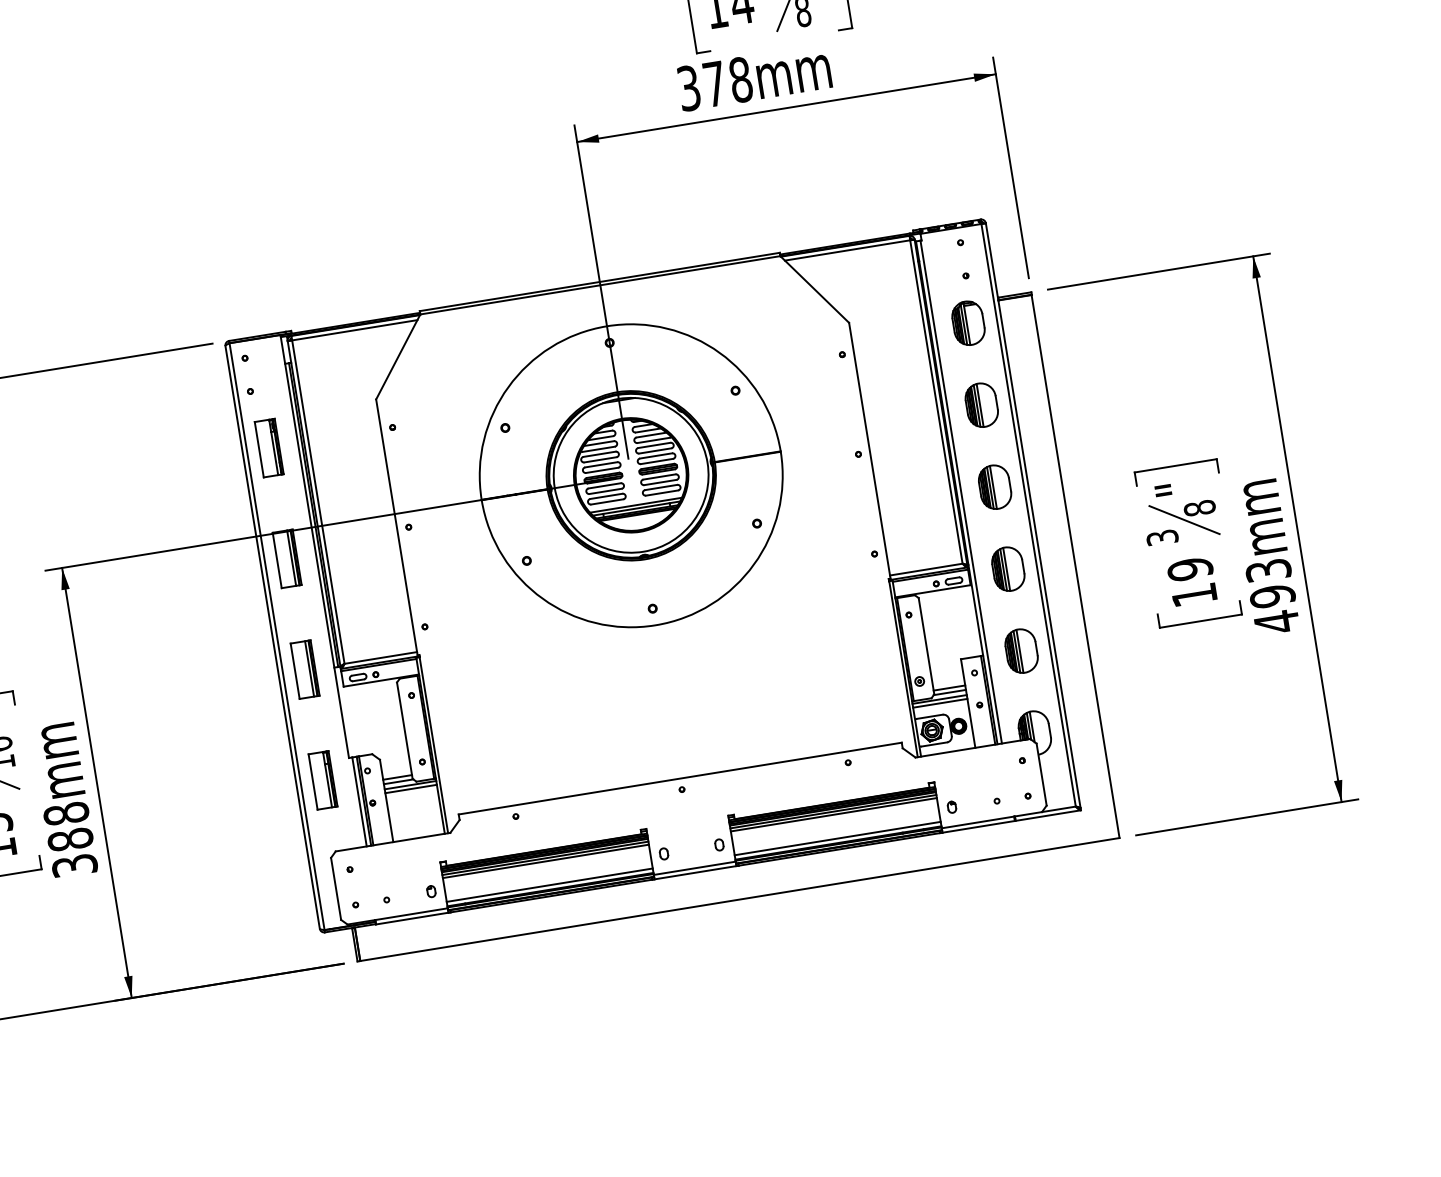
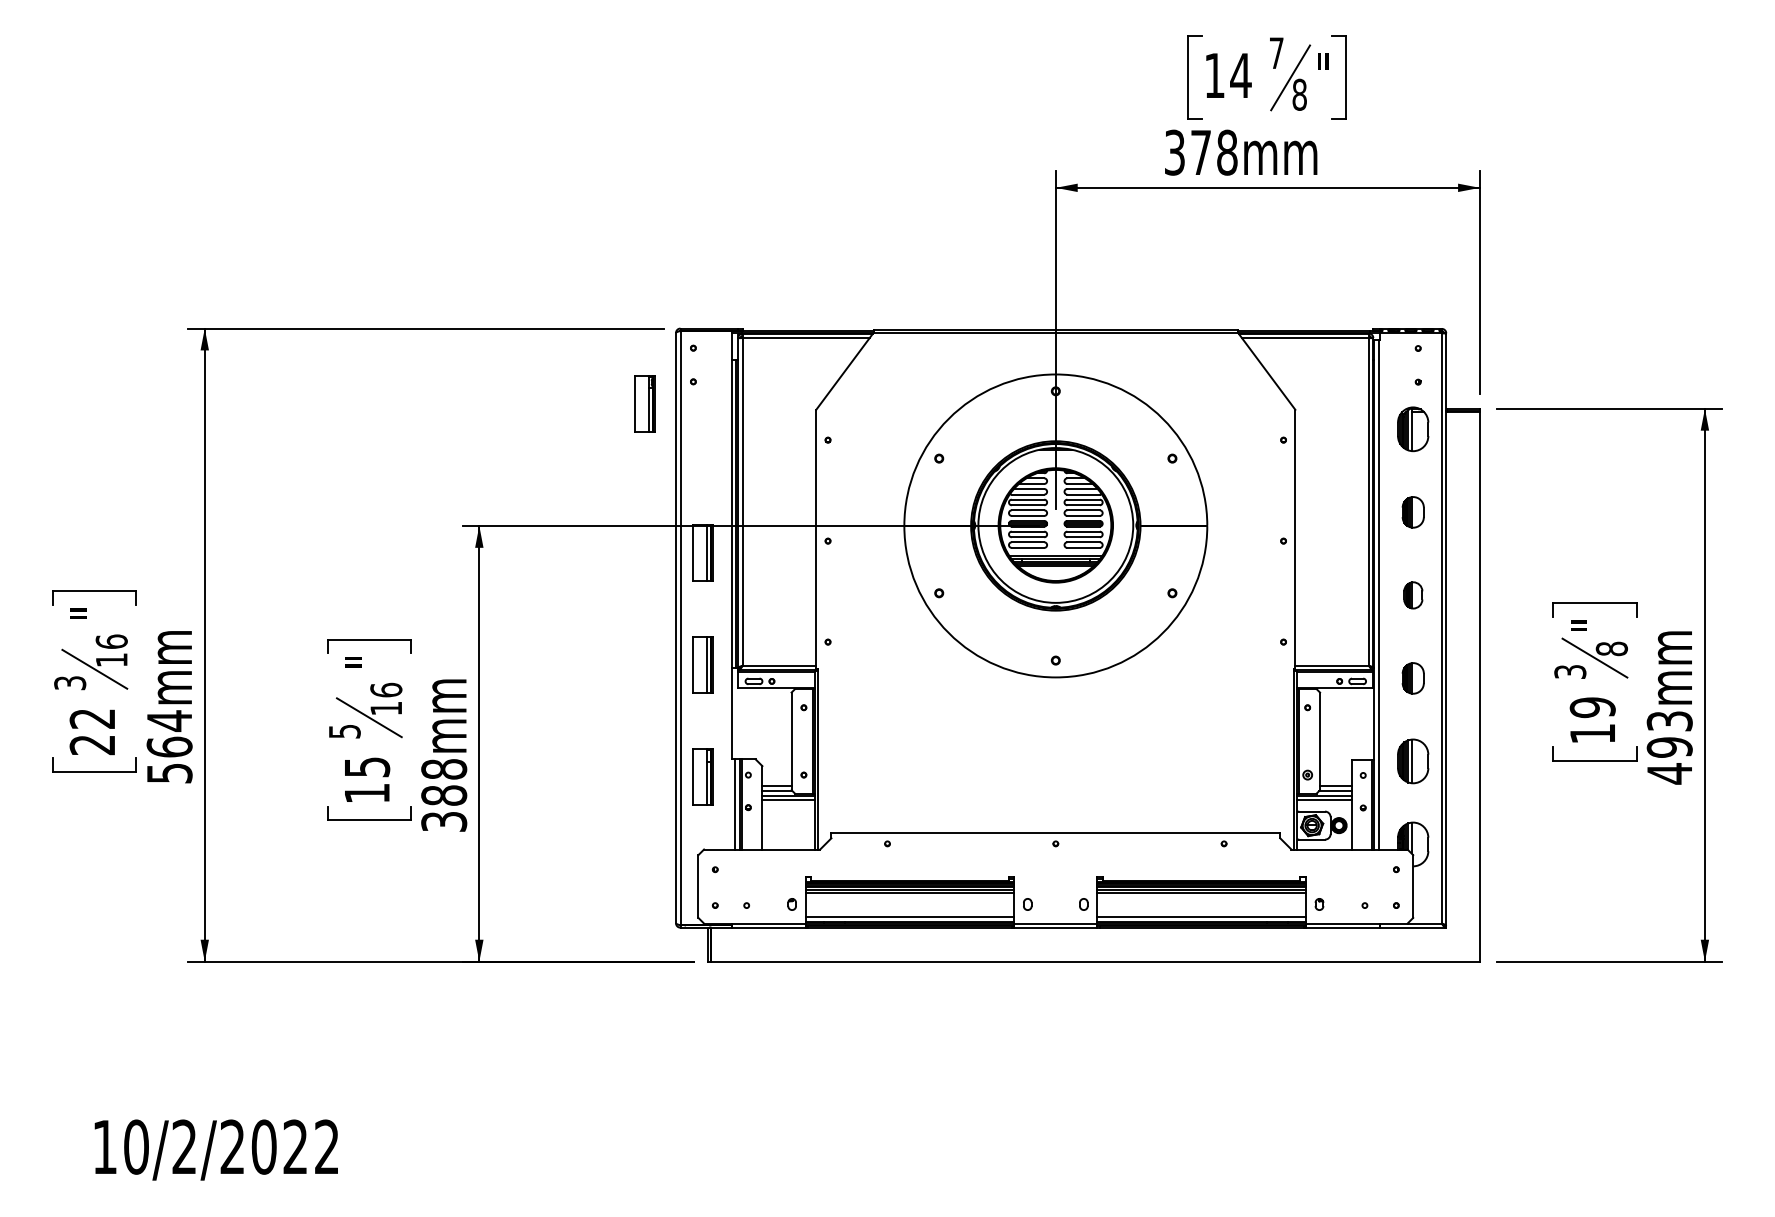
part: (982, 405) -> (1413, 512), size x0.7
part: (268, 447) -> (644, 403), moved
part: (995, 487) -> (1413, 595), size x0.6
part: (1008, 569) -> (1413, 678), size x0.7

